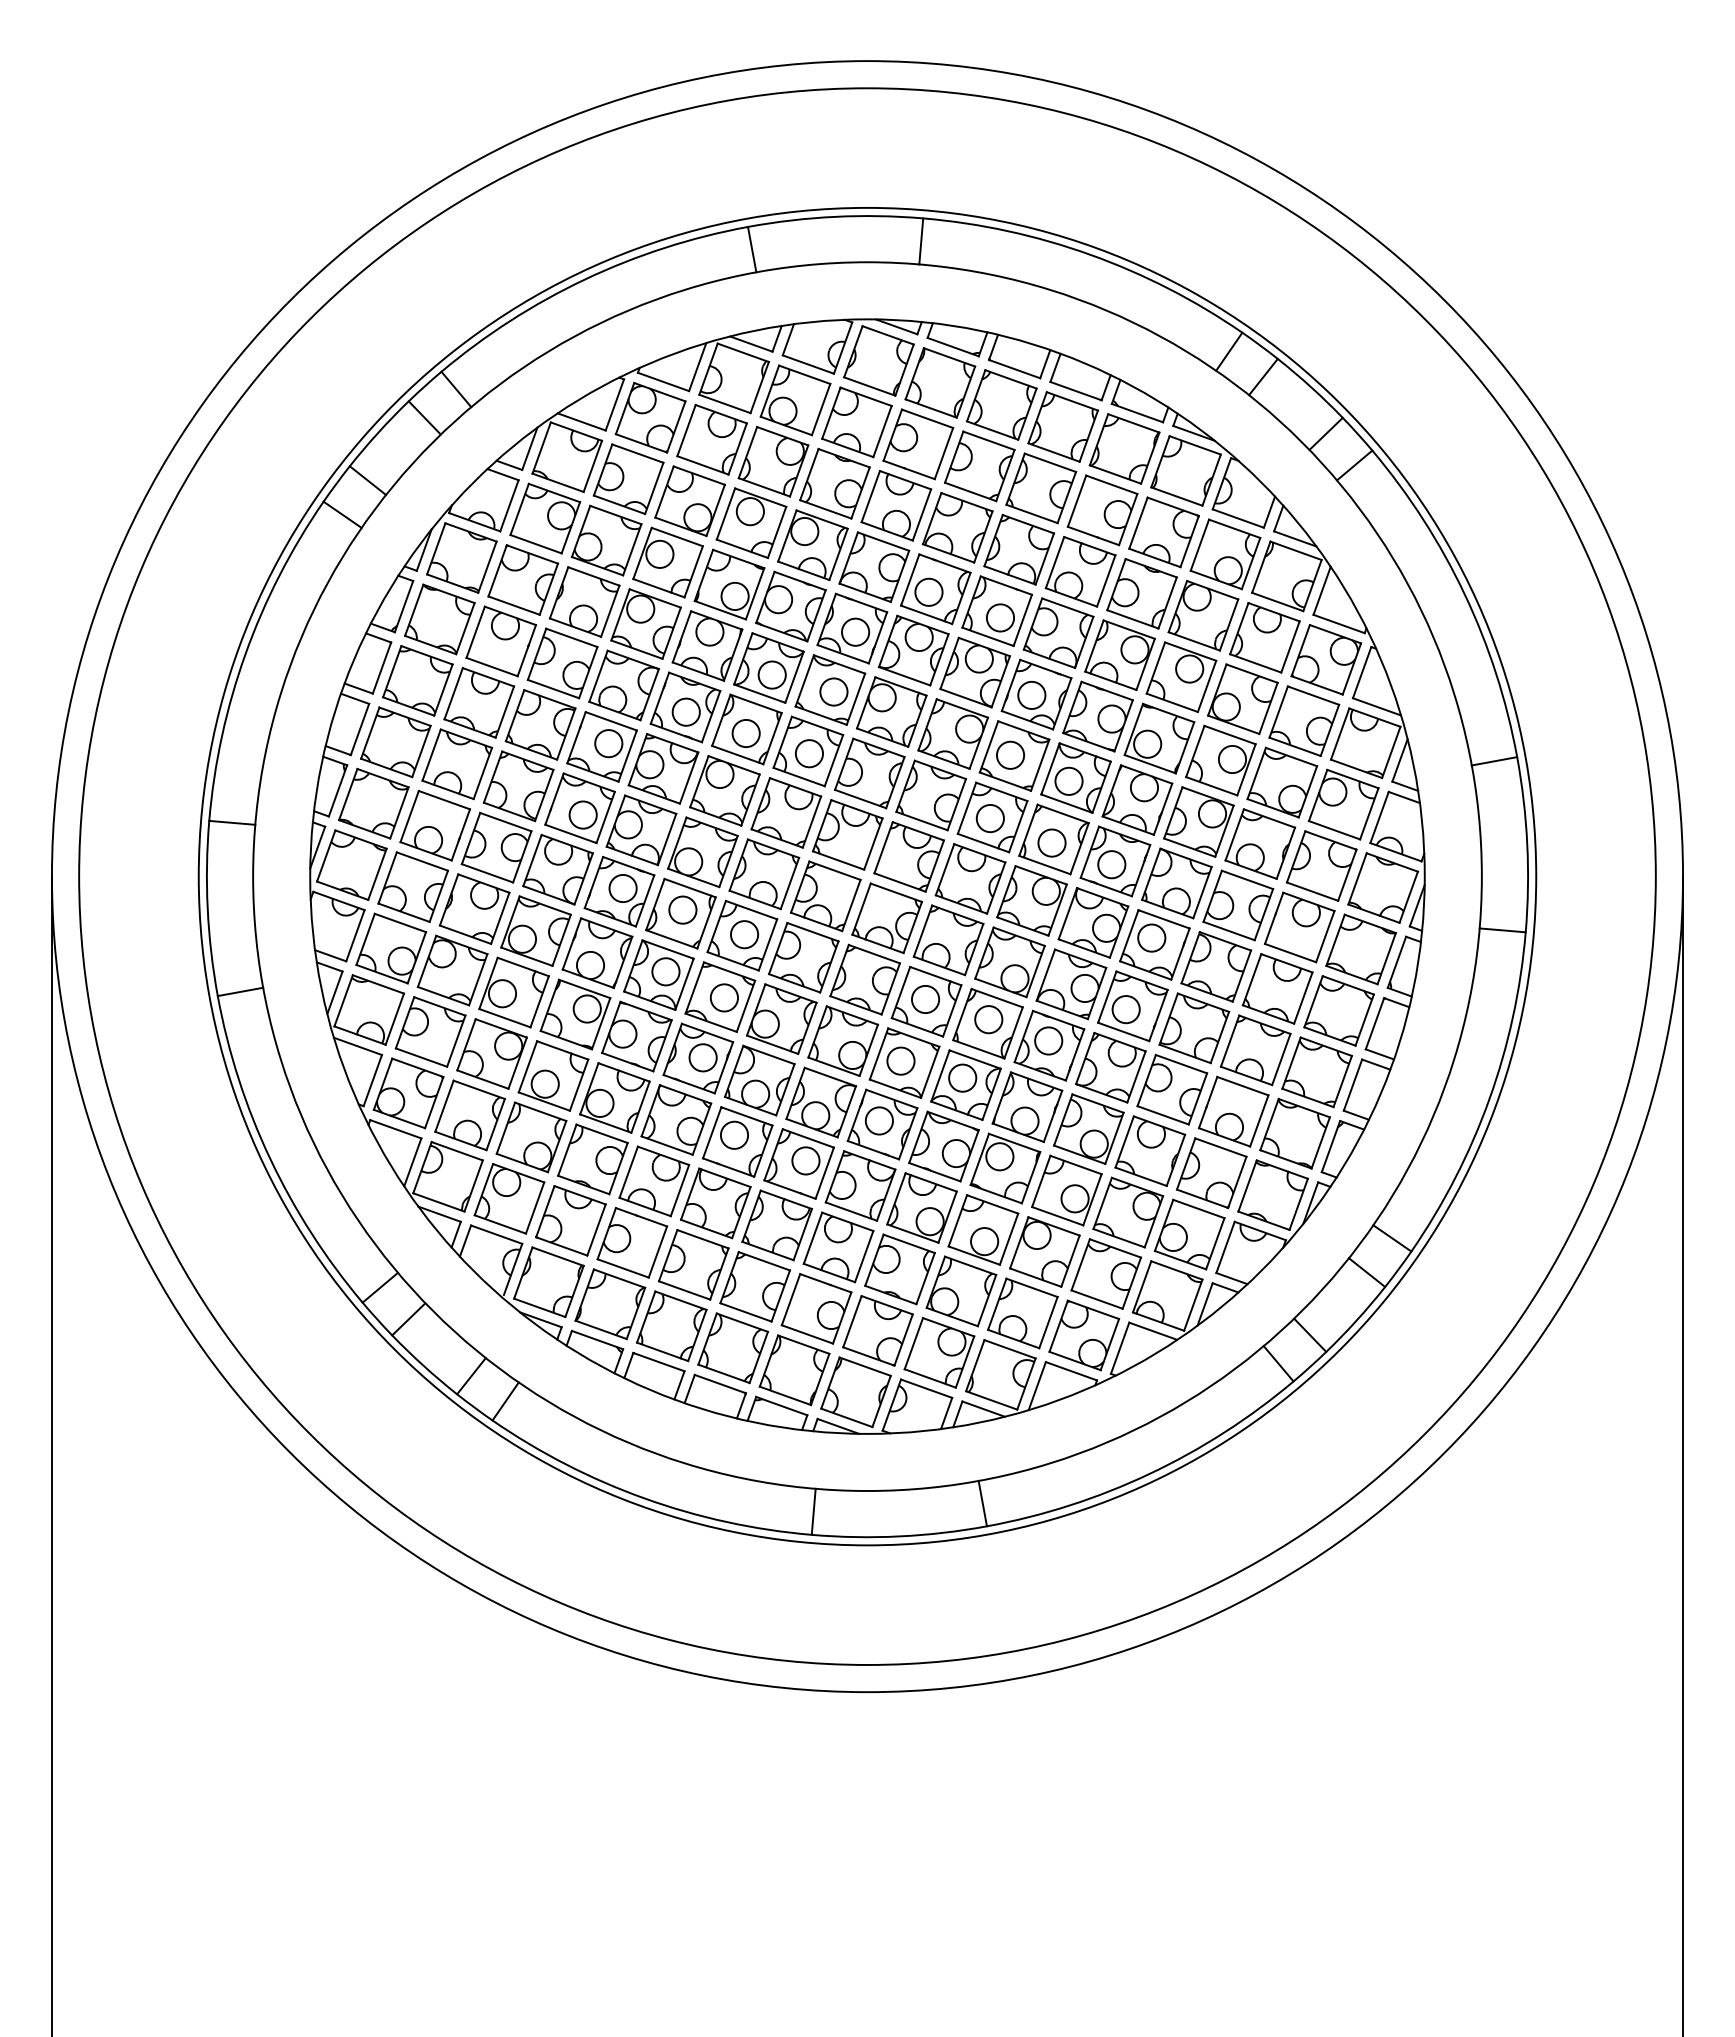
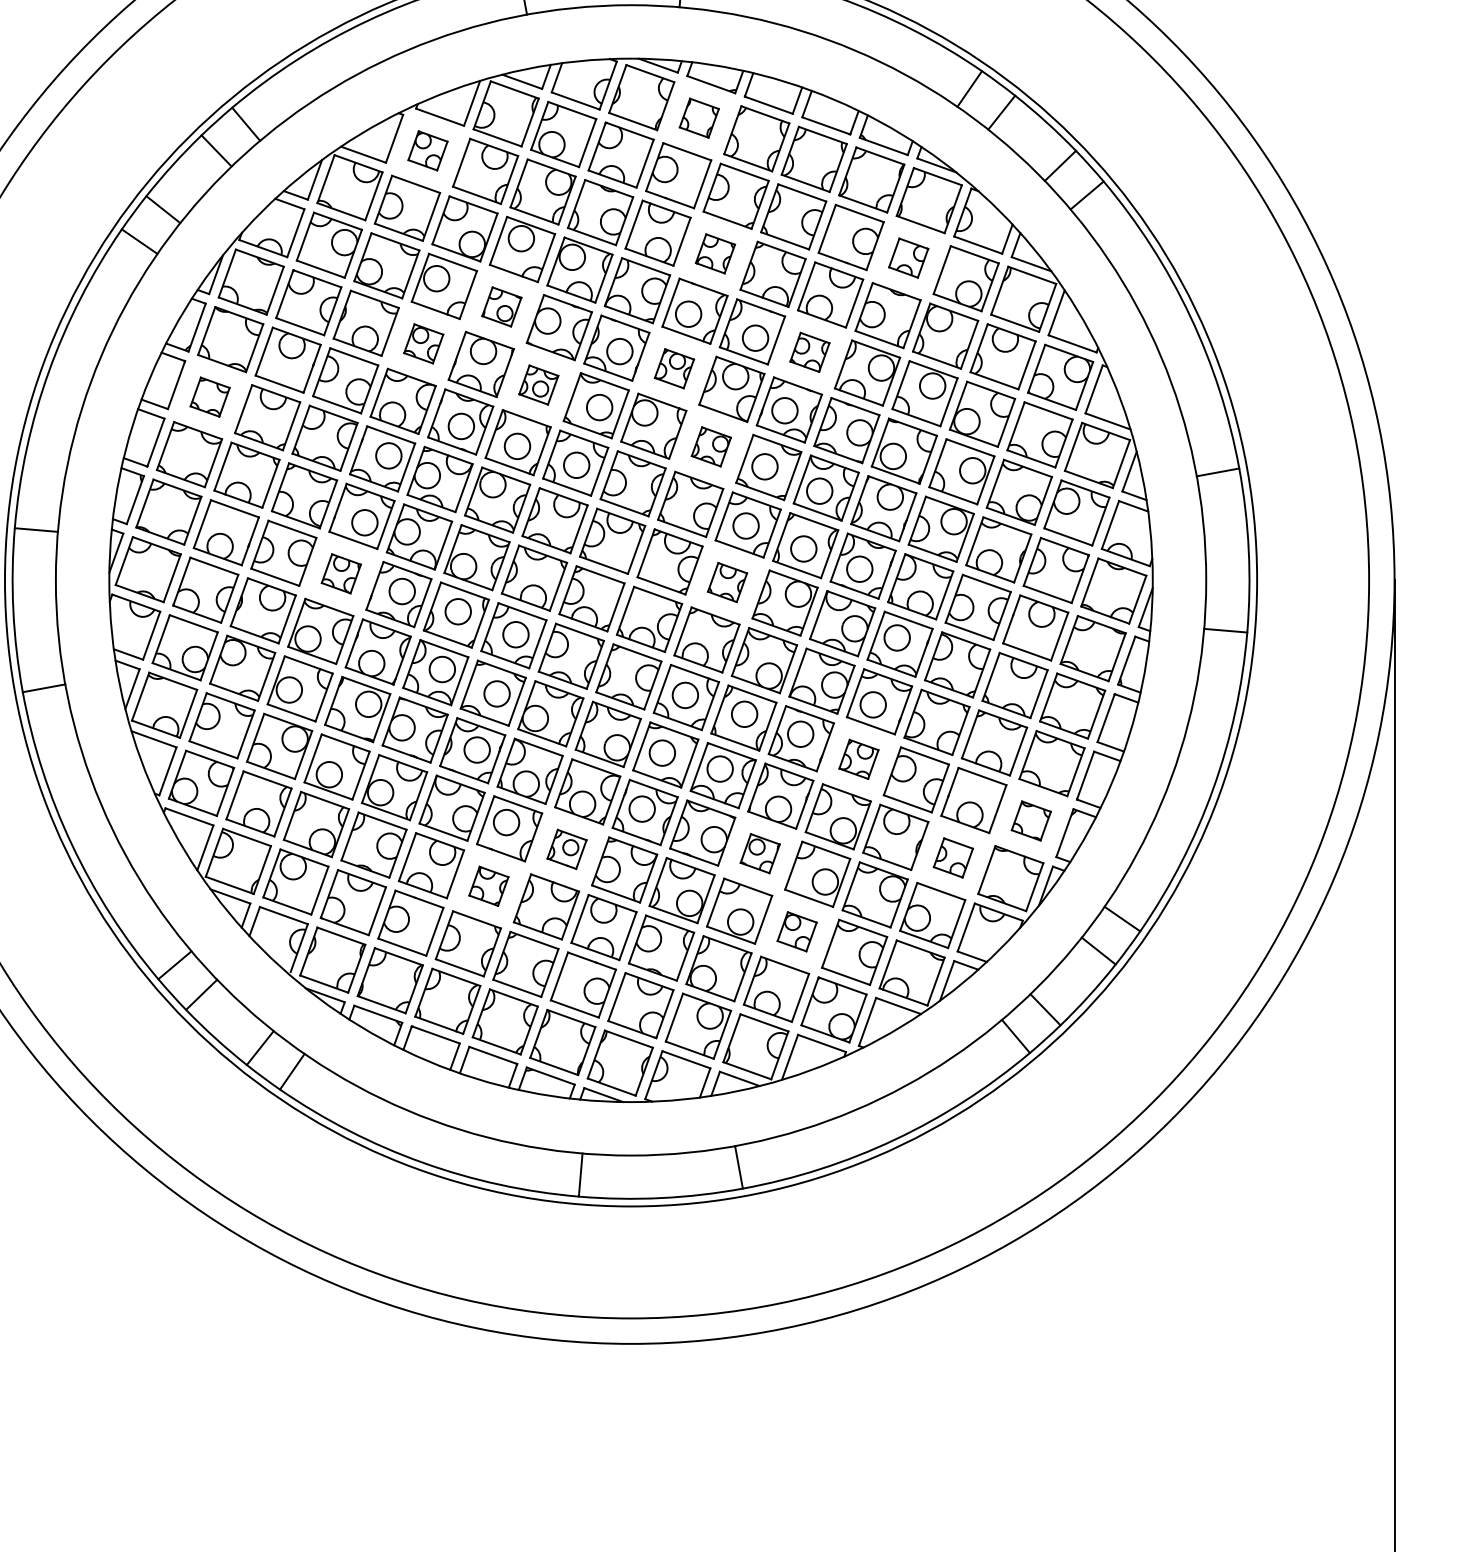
part: (940, 382) -> (699, 117), size x0.6
part: (650, 417) -> (427, 150), size x0.6
part: (957, 527) -> (715, 253), size x0.6
part: (1163, 532) -> (908, 258), size x0.6
part: (729, 584) -> (501, 306), size x0.6
part: (645, 623) -> (423, 343), size x0.6
part: (1058, 632) -> (809, 351), size x0.6
part: (913, 650) -> (674, 368), size x0.6
part: (768, 667) -> (538, 384), size x0.6
part: (417, 680) -> (209, 396), size x0.6
part: (953, 733) -> (711, 446), size x0.6
part: (557, 869) -> (340, 573), size x0.6
part: (970, 878) -> (727, 582), size x0.6
part: (1110, 1067) -> (858, 759), size x0.6
part: (1294, 1133) -> (1030, 820), size x0.6
part: (798, 1163) -> (566, 848), size x0.6
part: (1005, 1168) -> (760, 853), size x0.6
part: (1211, 1172) -> (953, 857), size x0.6
part: (715, 1203) -> (488, 886), size x0.6
part: (1044, 1251) -> (796, 931), size x0.6

